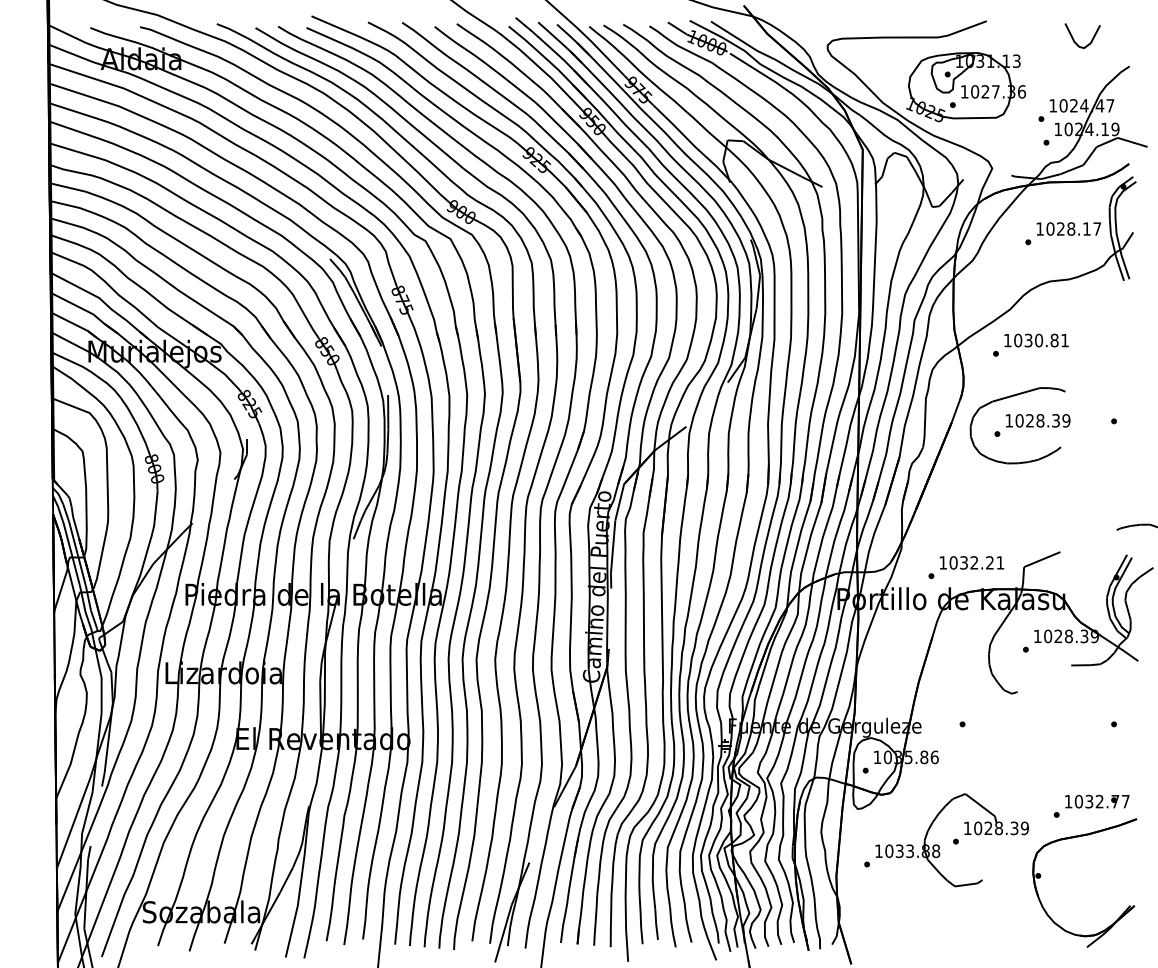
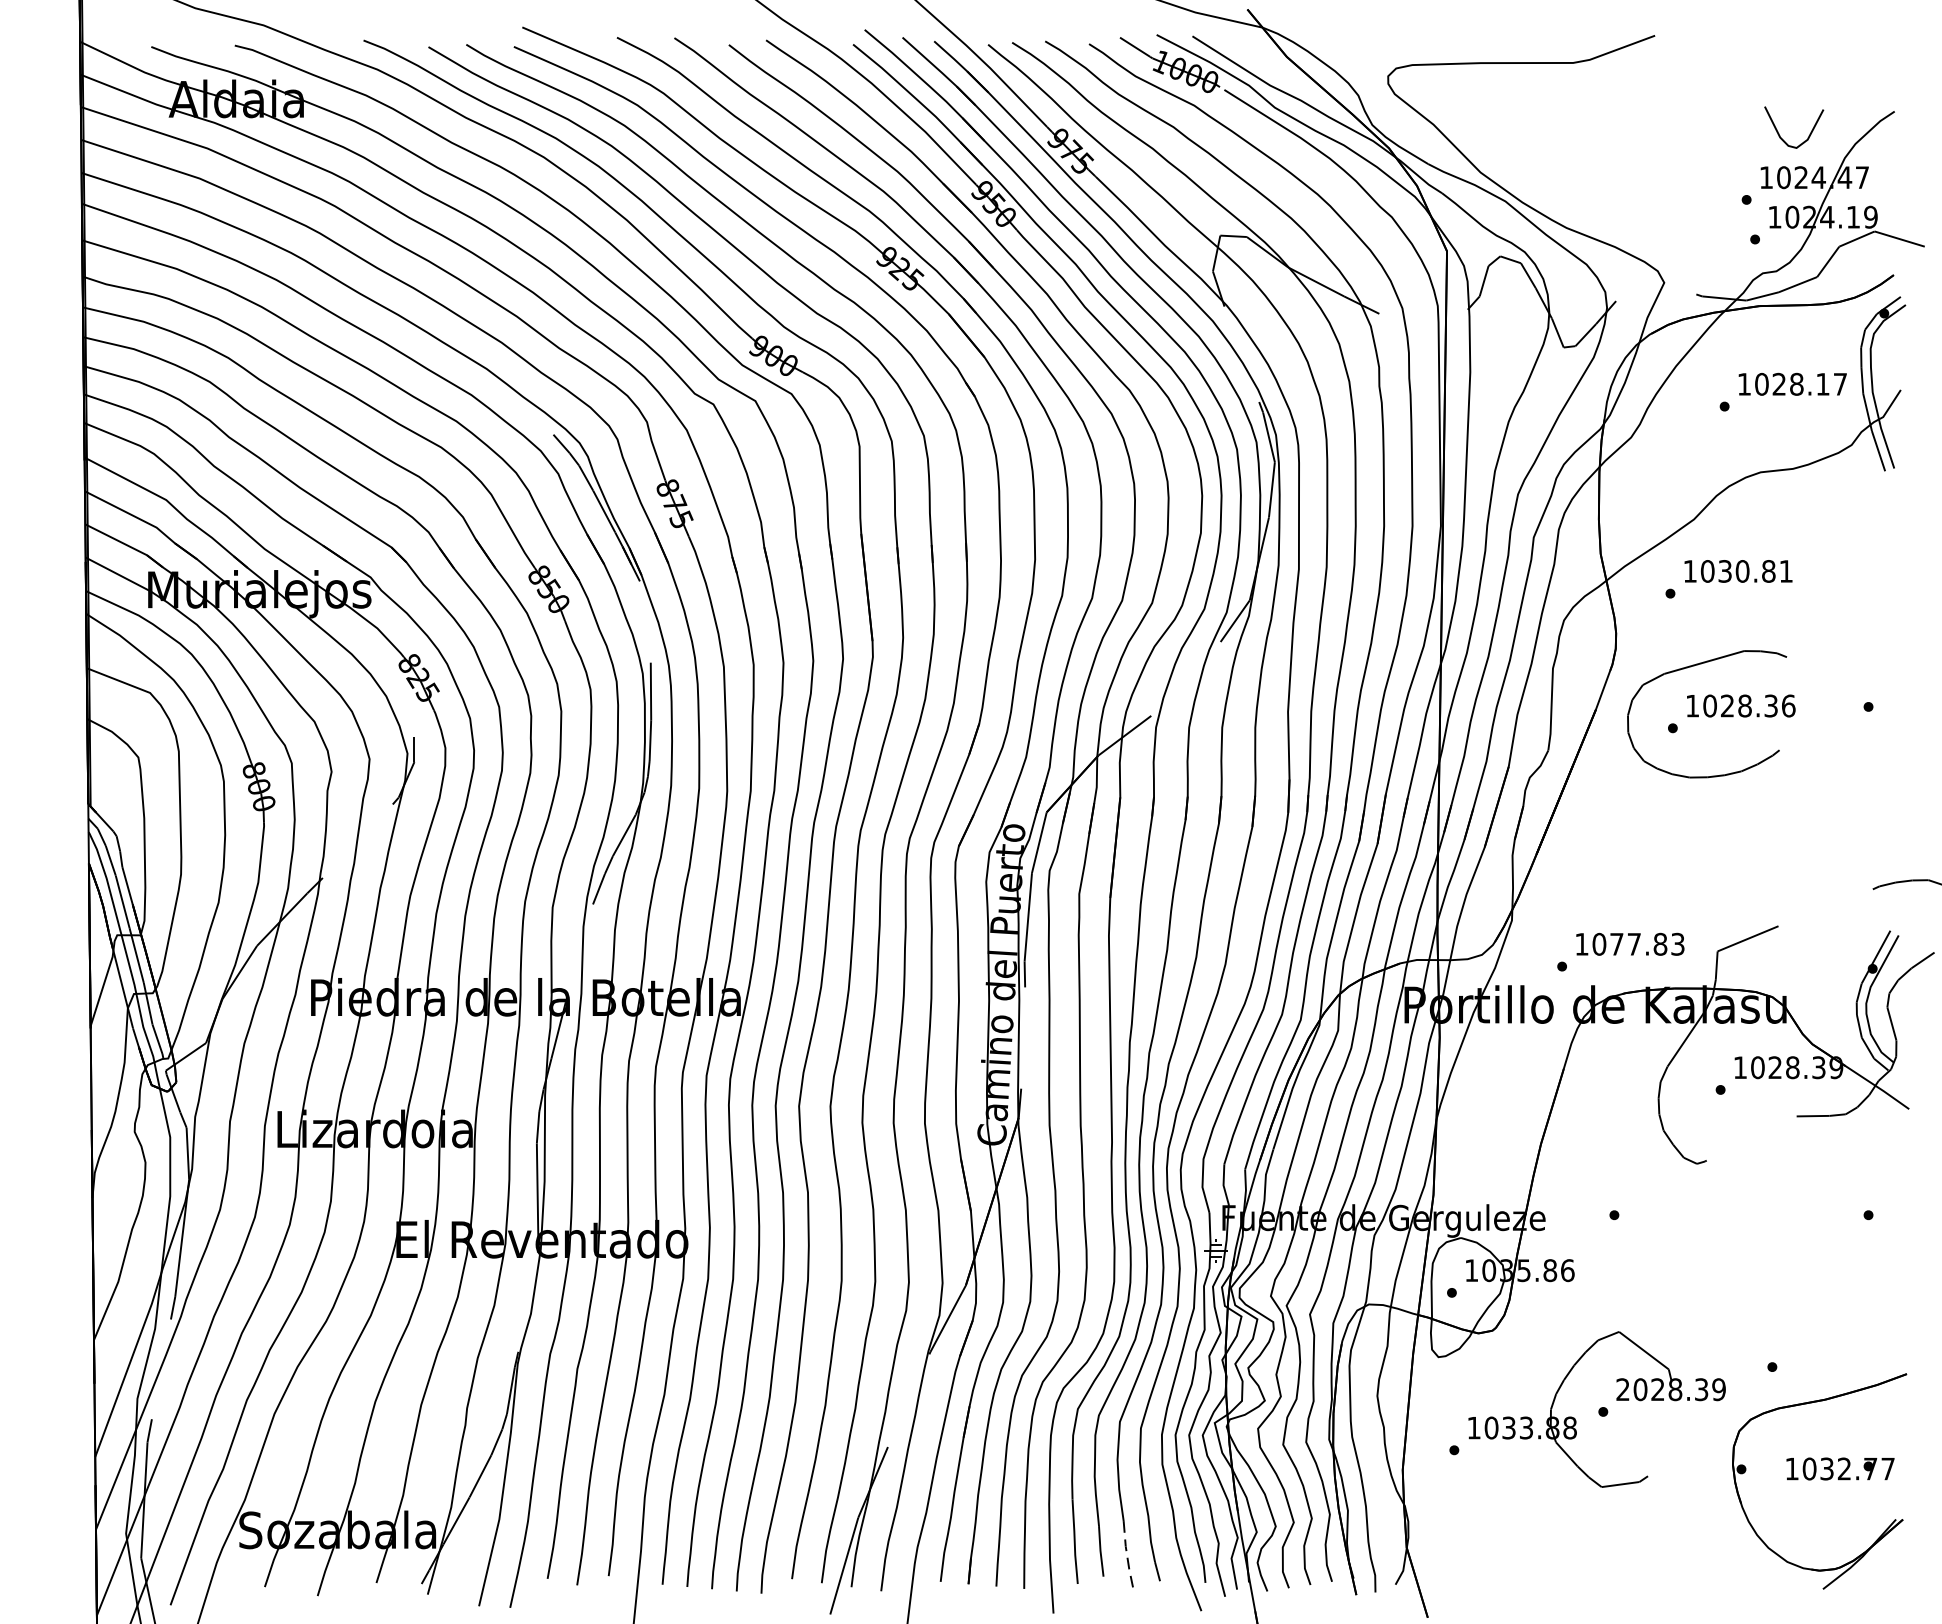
curve: (1074, 39) -> (1780, 133), moved
part: (965, 87) -> (1619, 146), removed
text: (1066, 420) -> (1788, 705), 1028.39 -> 1028.36
text: (982, 562) -> (1647, 943), 1032.21 -> 1077.83
text: (1097, 801) -> (1840, 1468), moved
text: (967, 827) -> (1622, 1388), 1028.39 -> 2028.39
line: (672, 927) -> (1127, 1555), solid -> dashed

